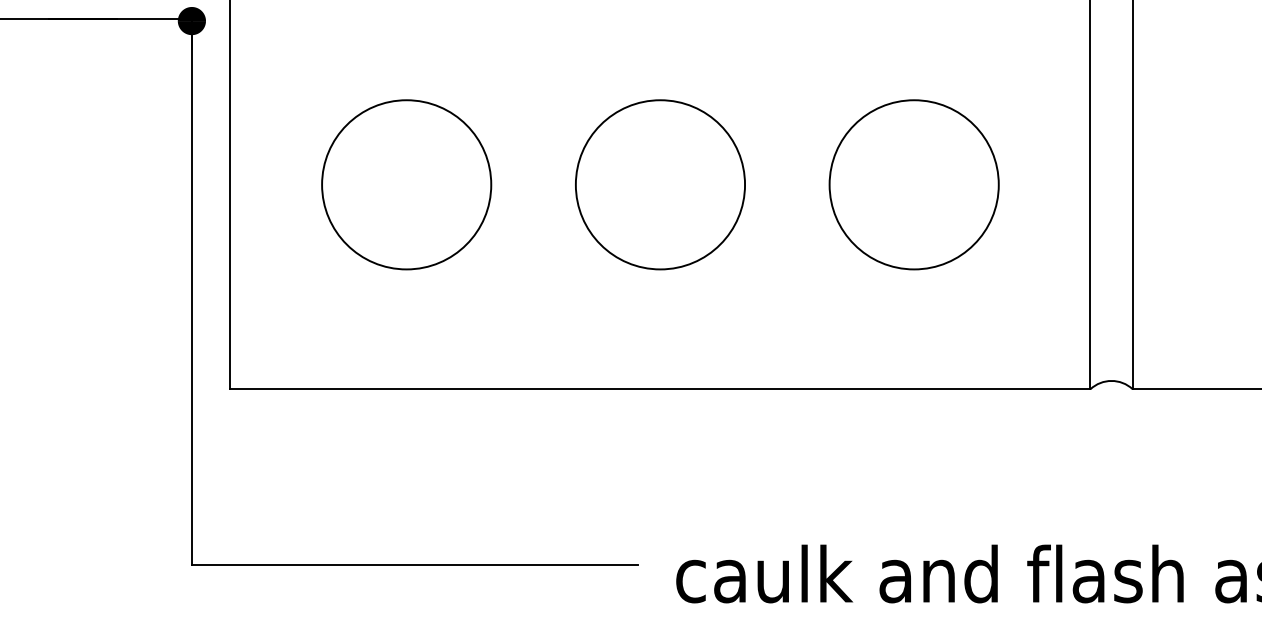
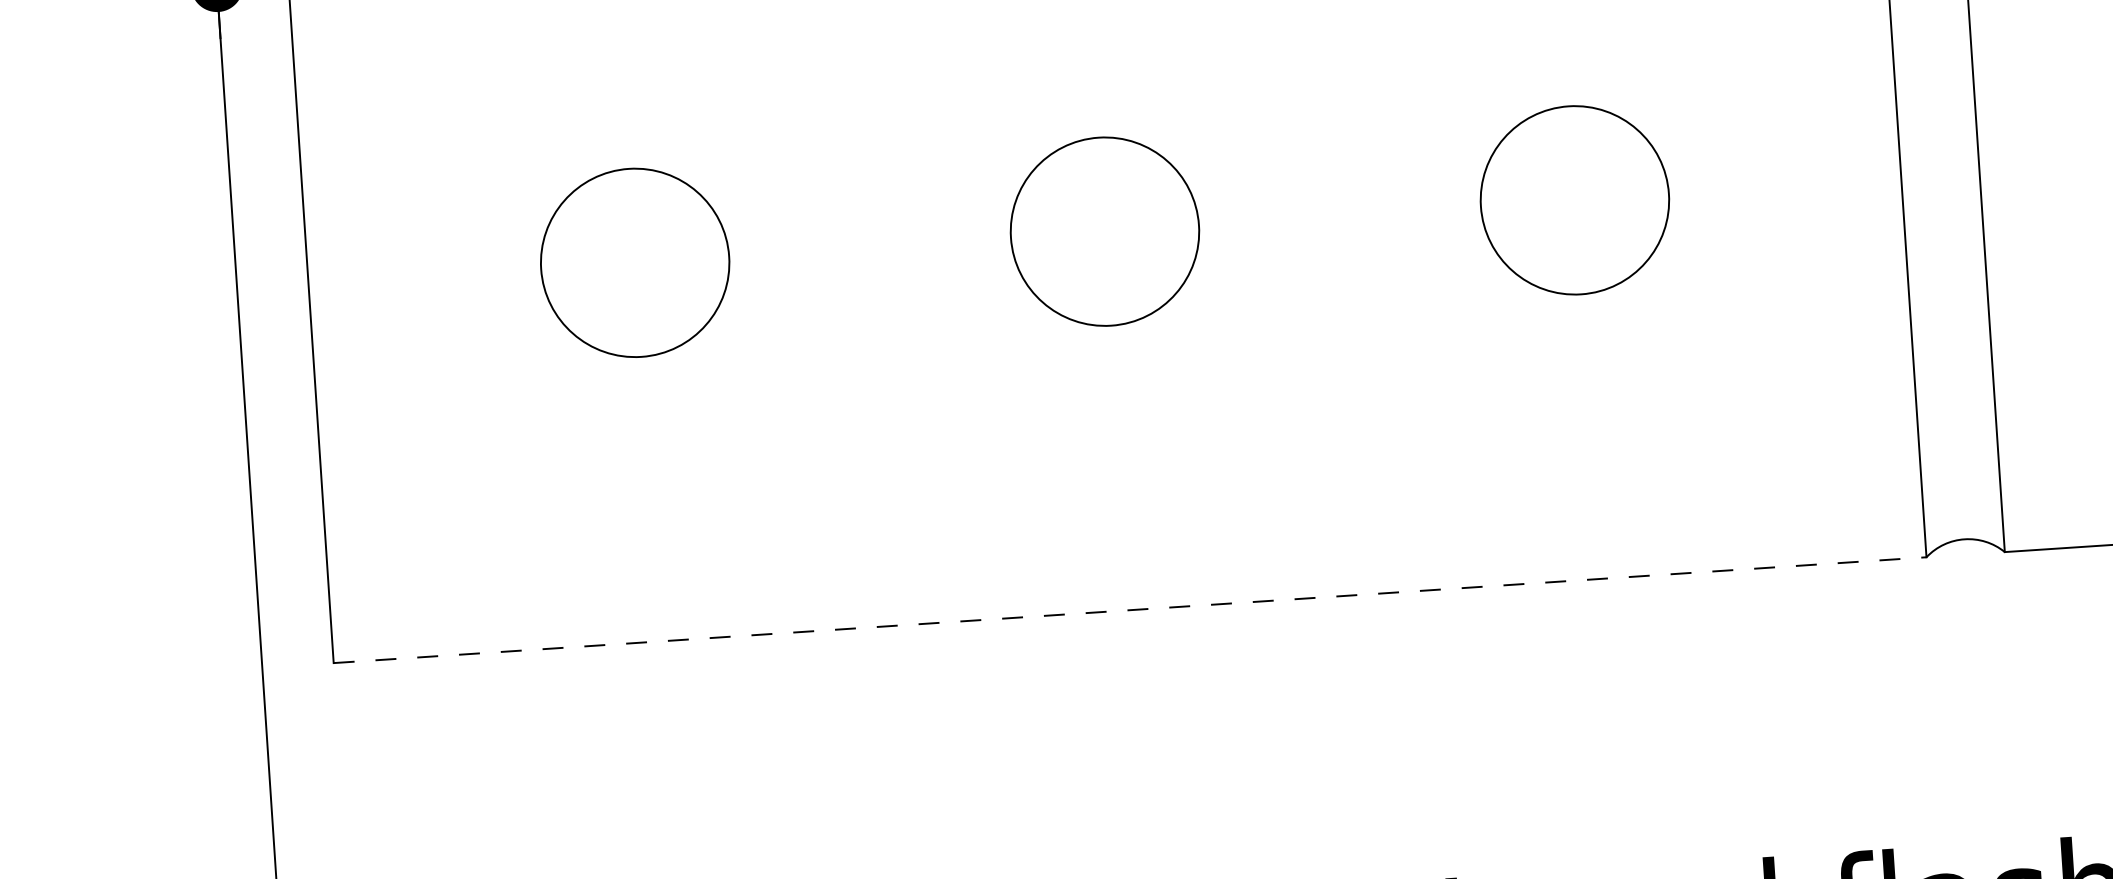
circle: (406, 184) -> (634, 262), size x0.6
circle: (660, 184) -> (1105, 230), size x0.6
circle: (913, 184) -> (1573, 199), size x0.6
line: (660, 389) -> (1130, 610), solid -> dashed

